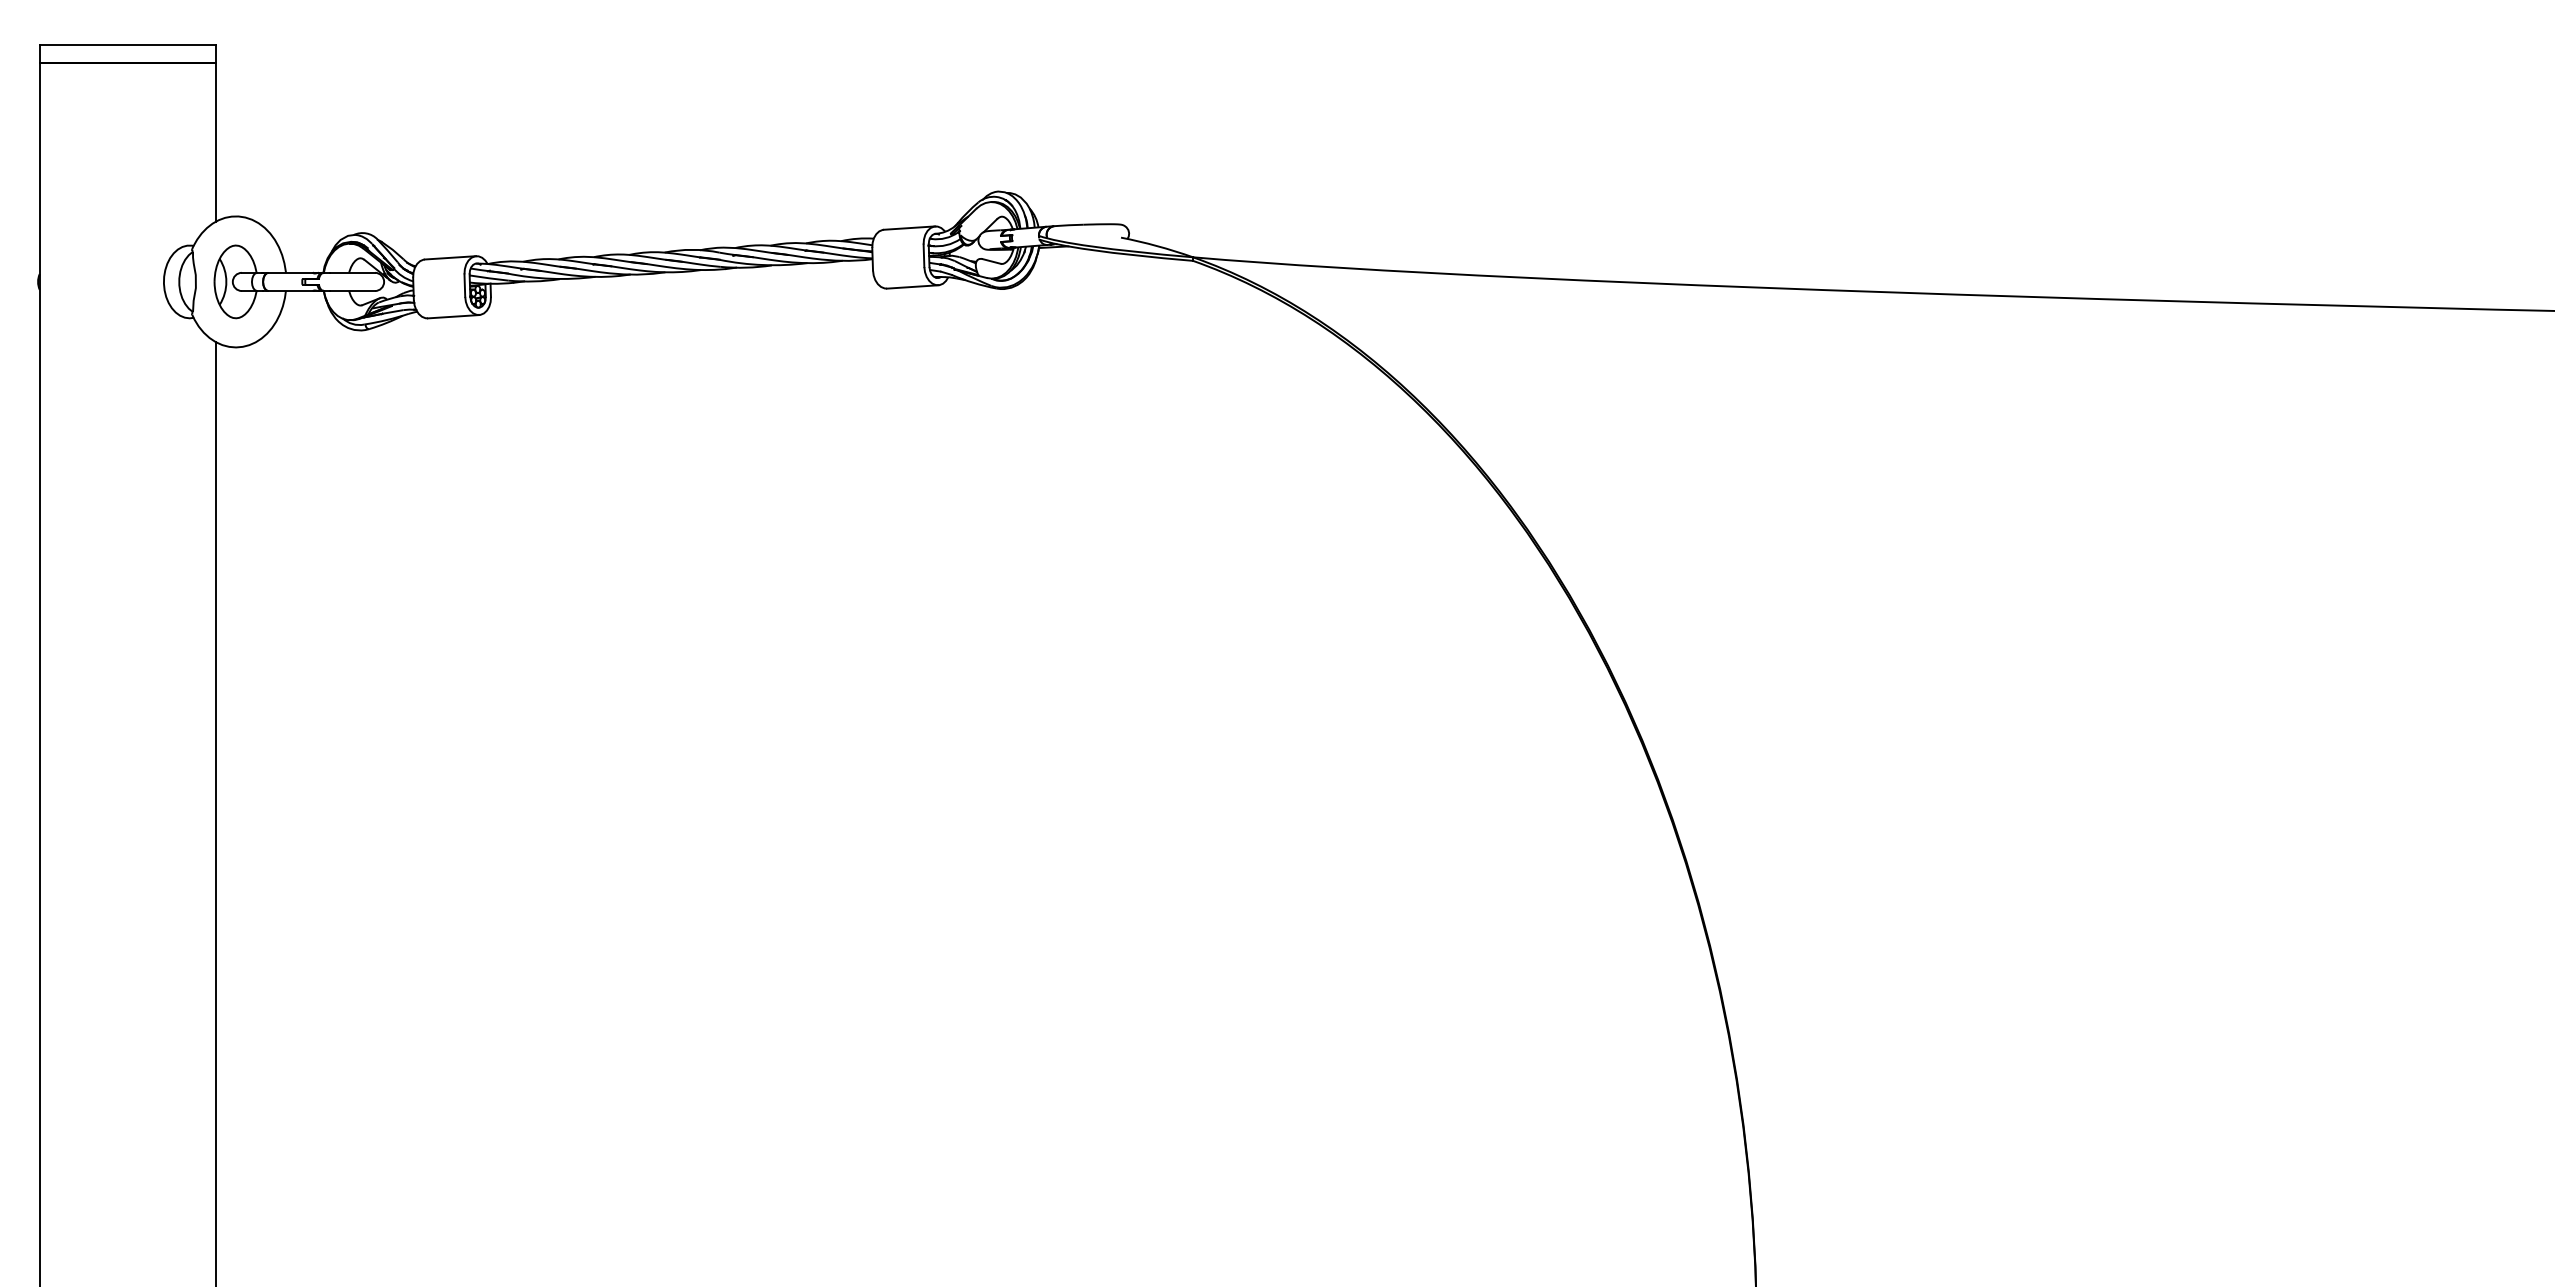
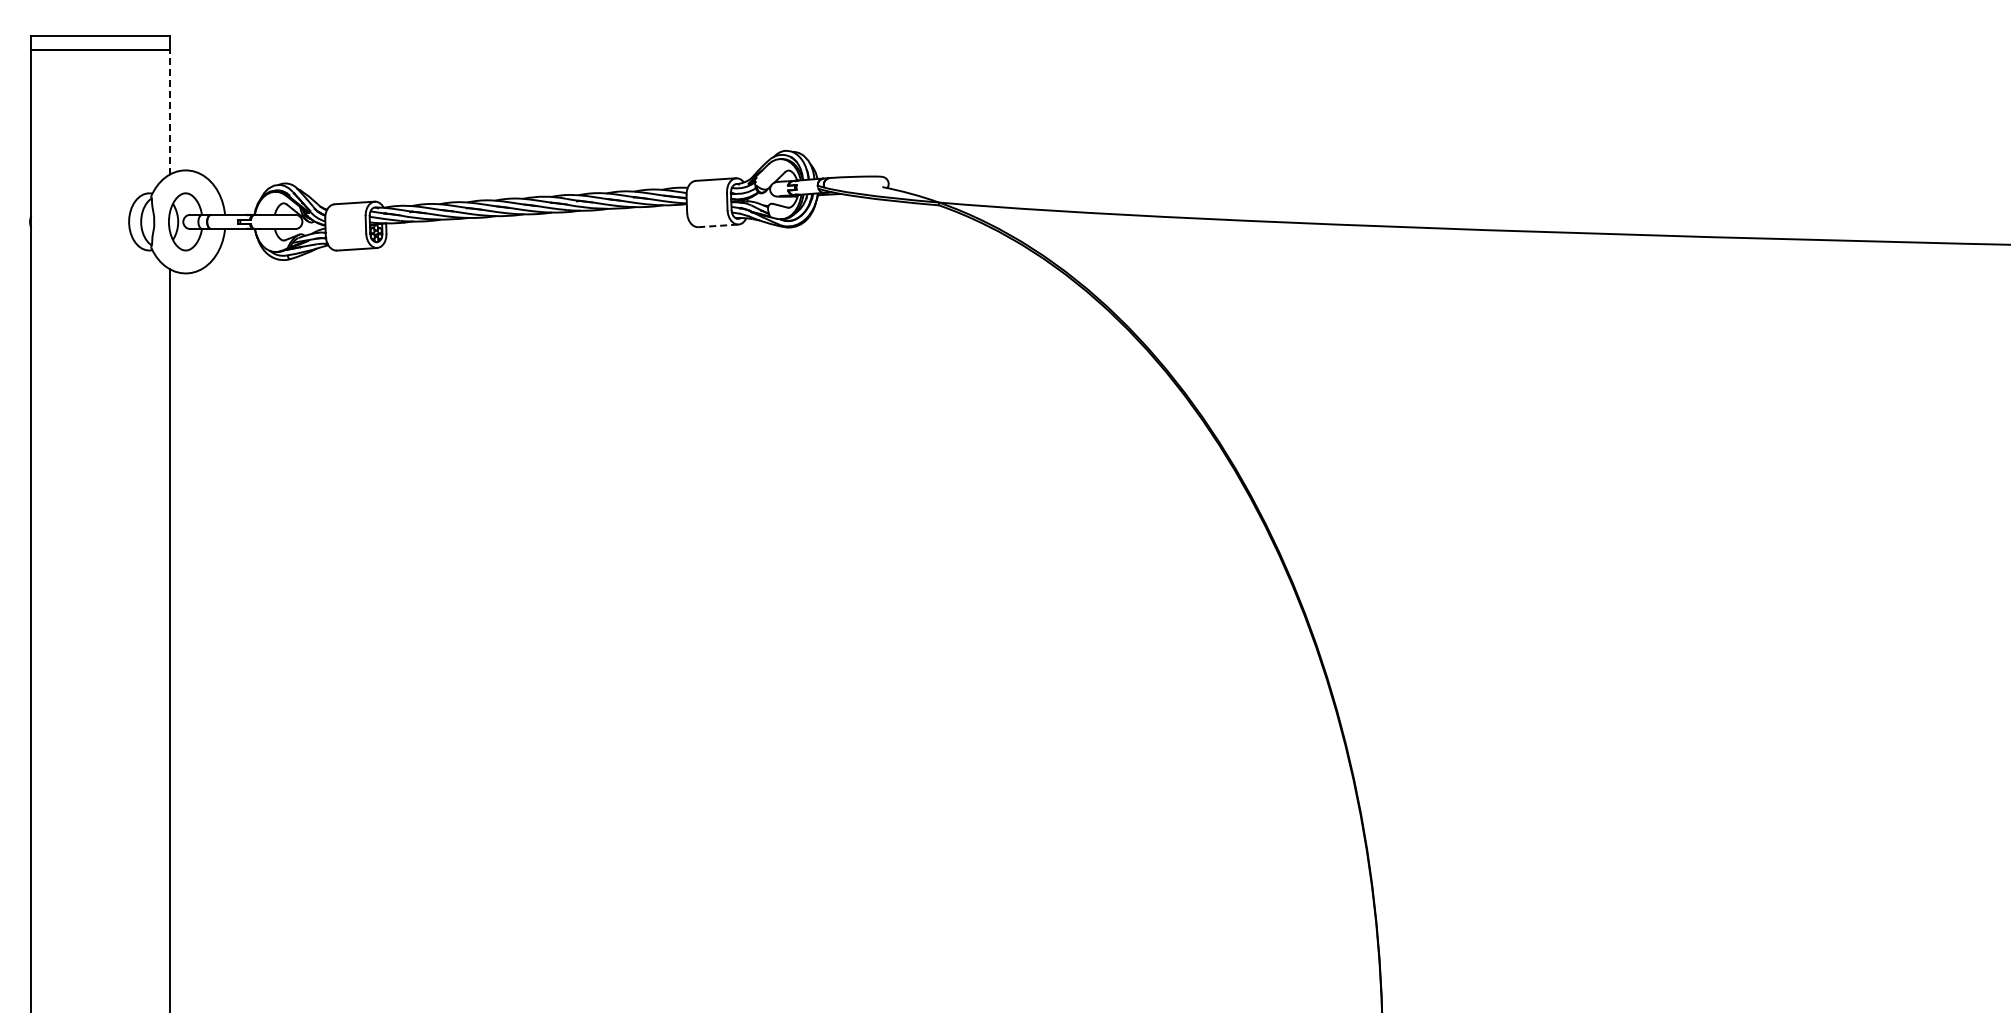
line: (215, 141) -> (169, 111), solid -> dashed
line: (912, 286) -> (718, 225), solid -> dashed

